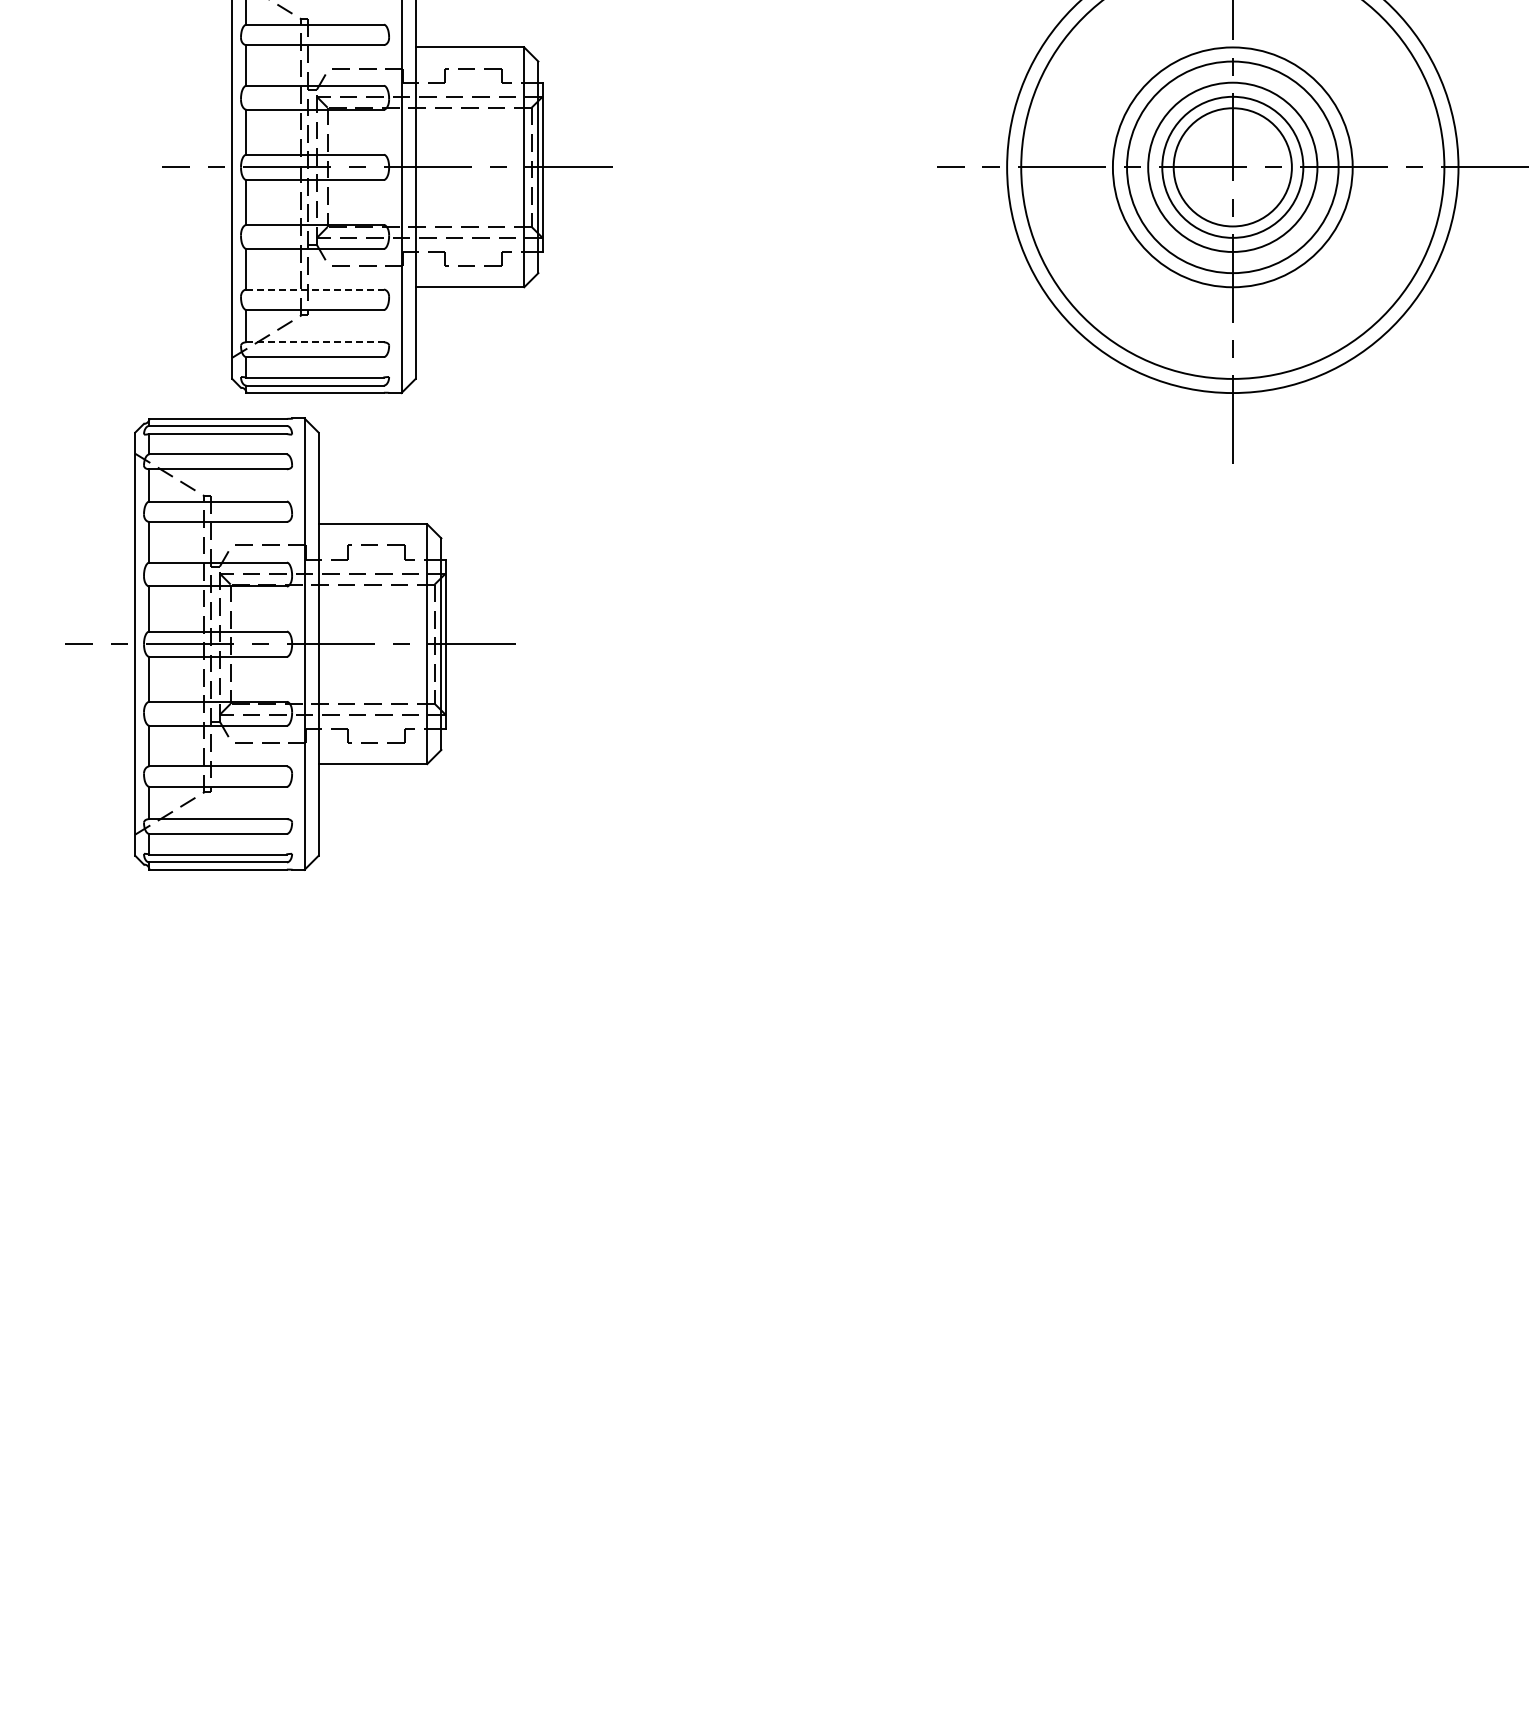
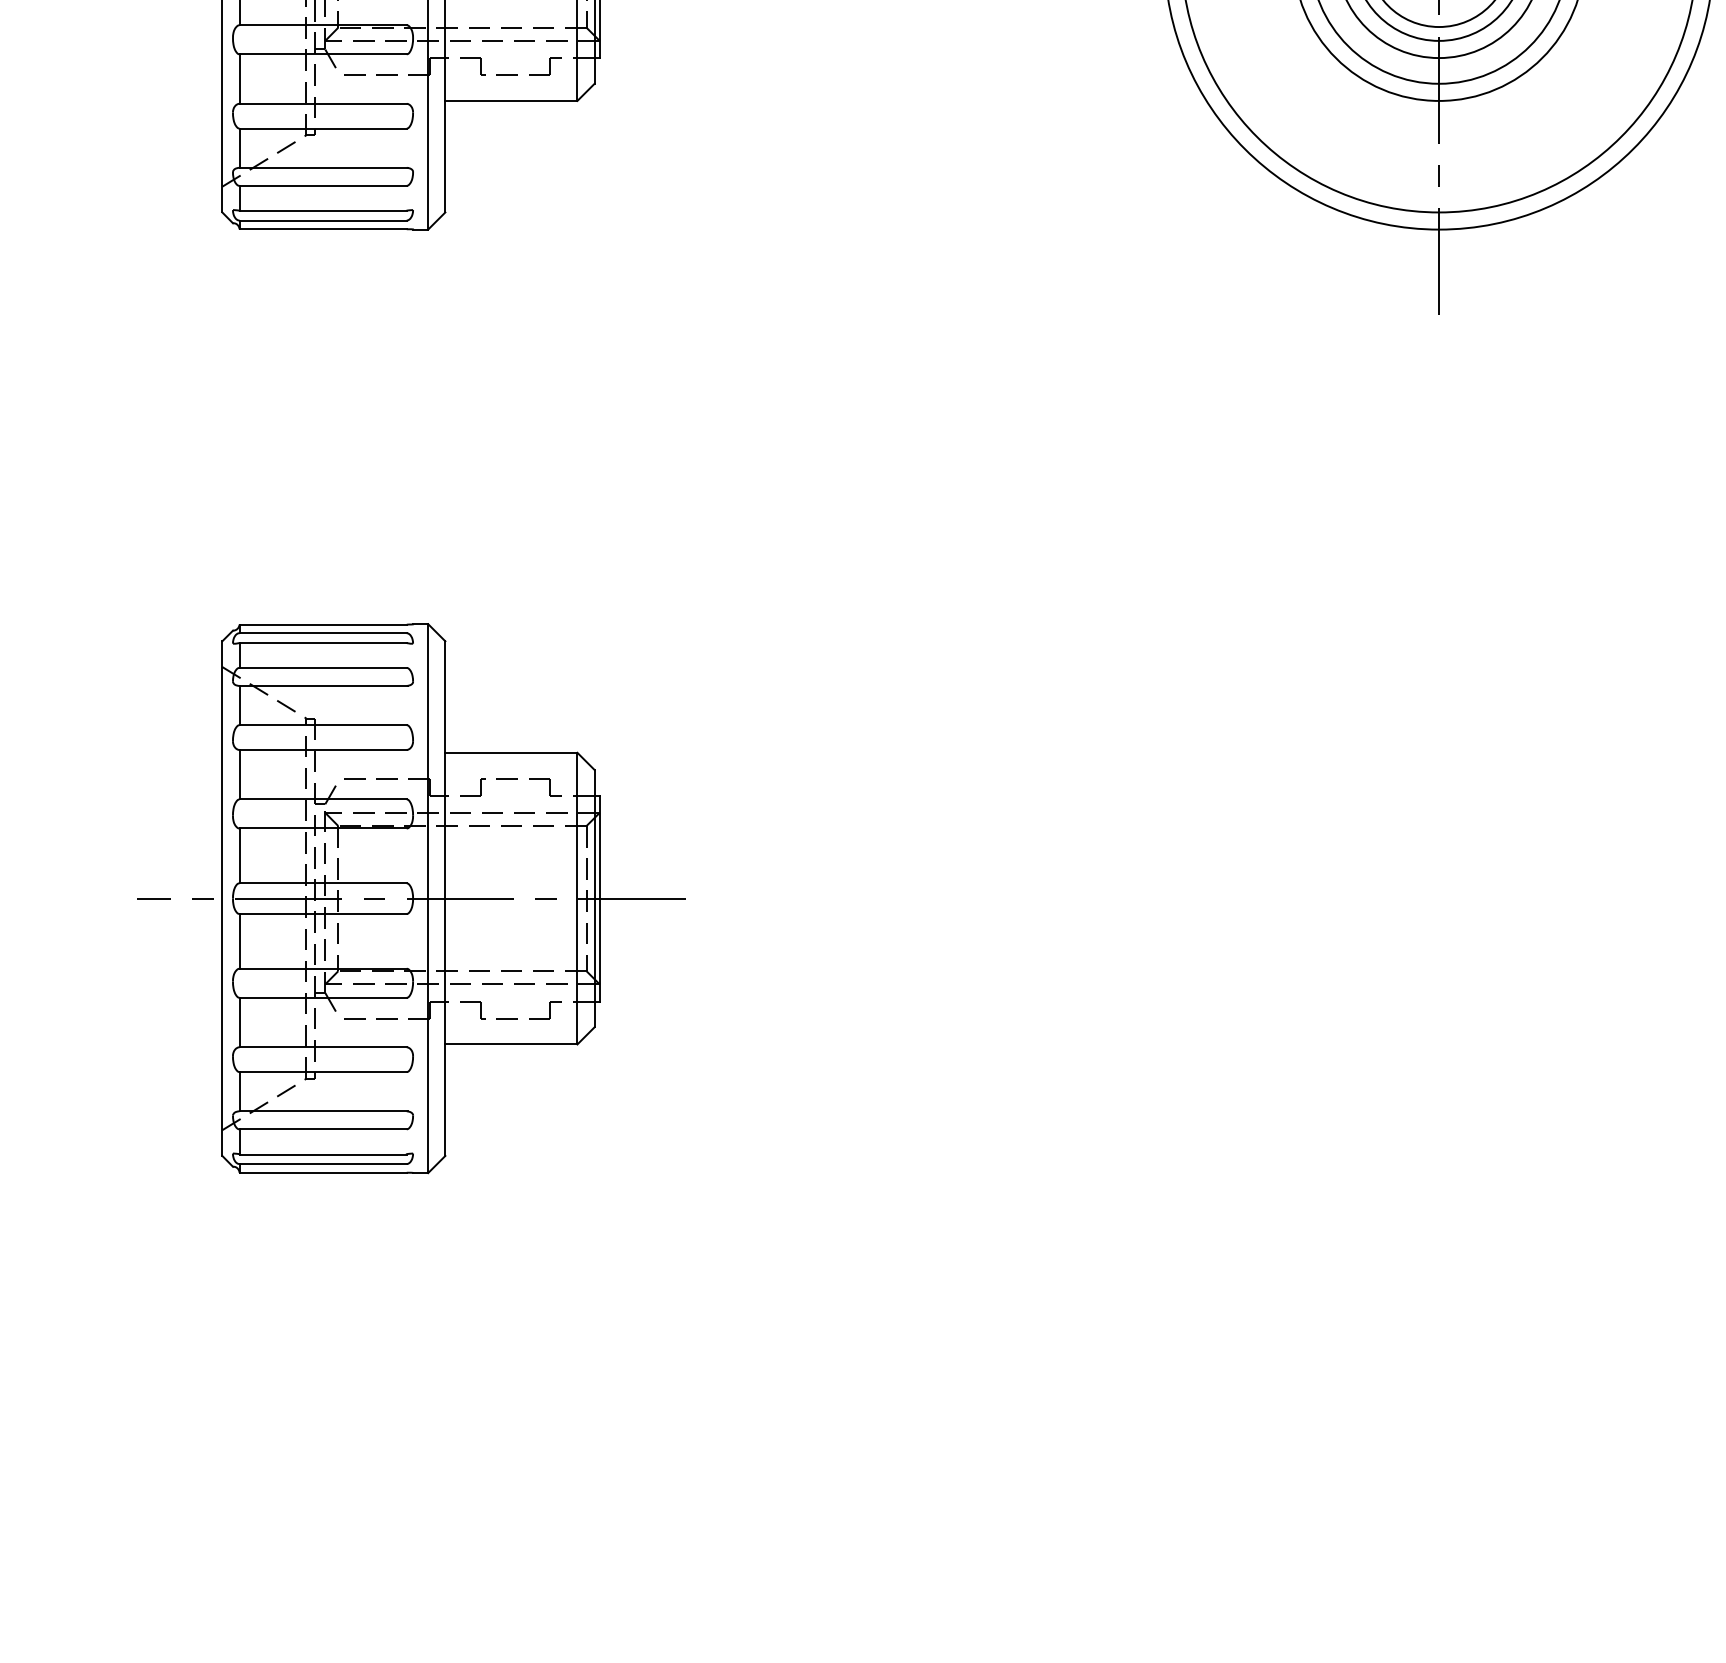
line: (315, 289) -> (323, 103), dashed -> solid
line: (315, 342) -> (323, 168), dashed -> solid
part: (290, 643) -> (411, 897), moved

